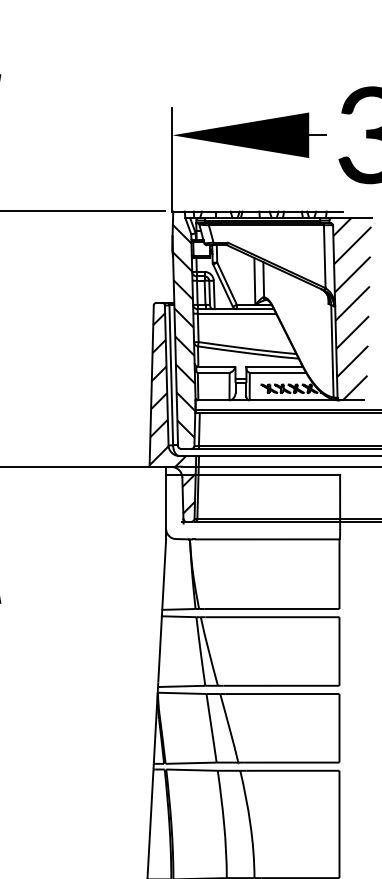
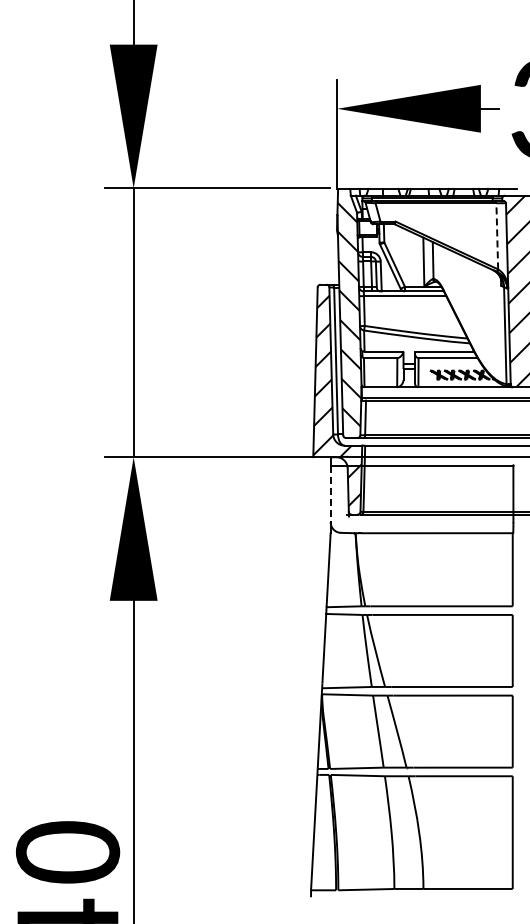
line: (324, 255) -> (497, 235), solid -> dashed
line: (165, 502) -> (330, 494), solid -> dashed

